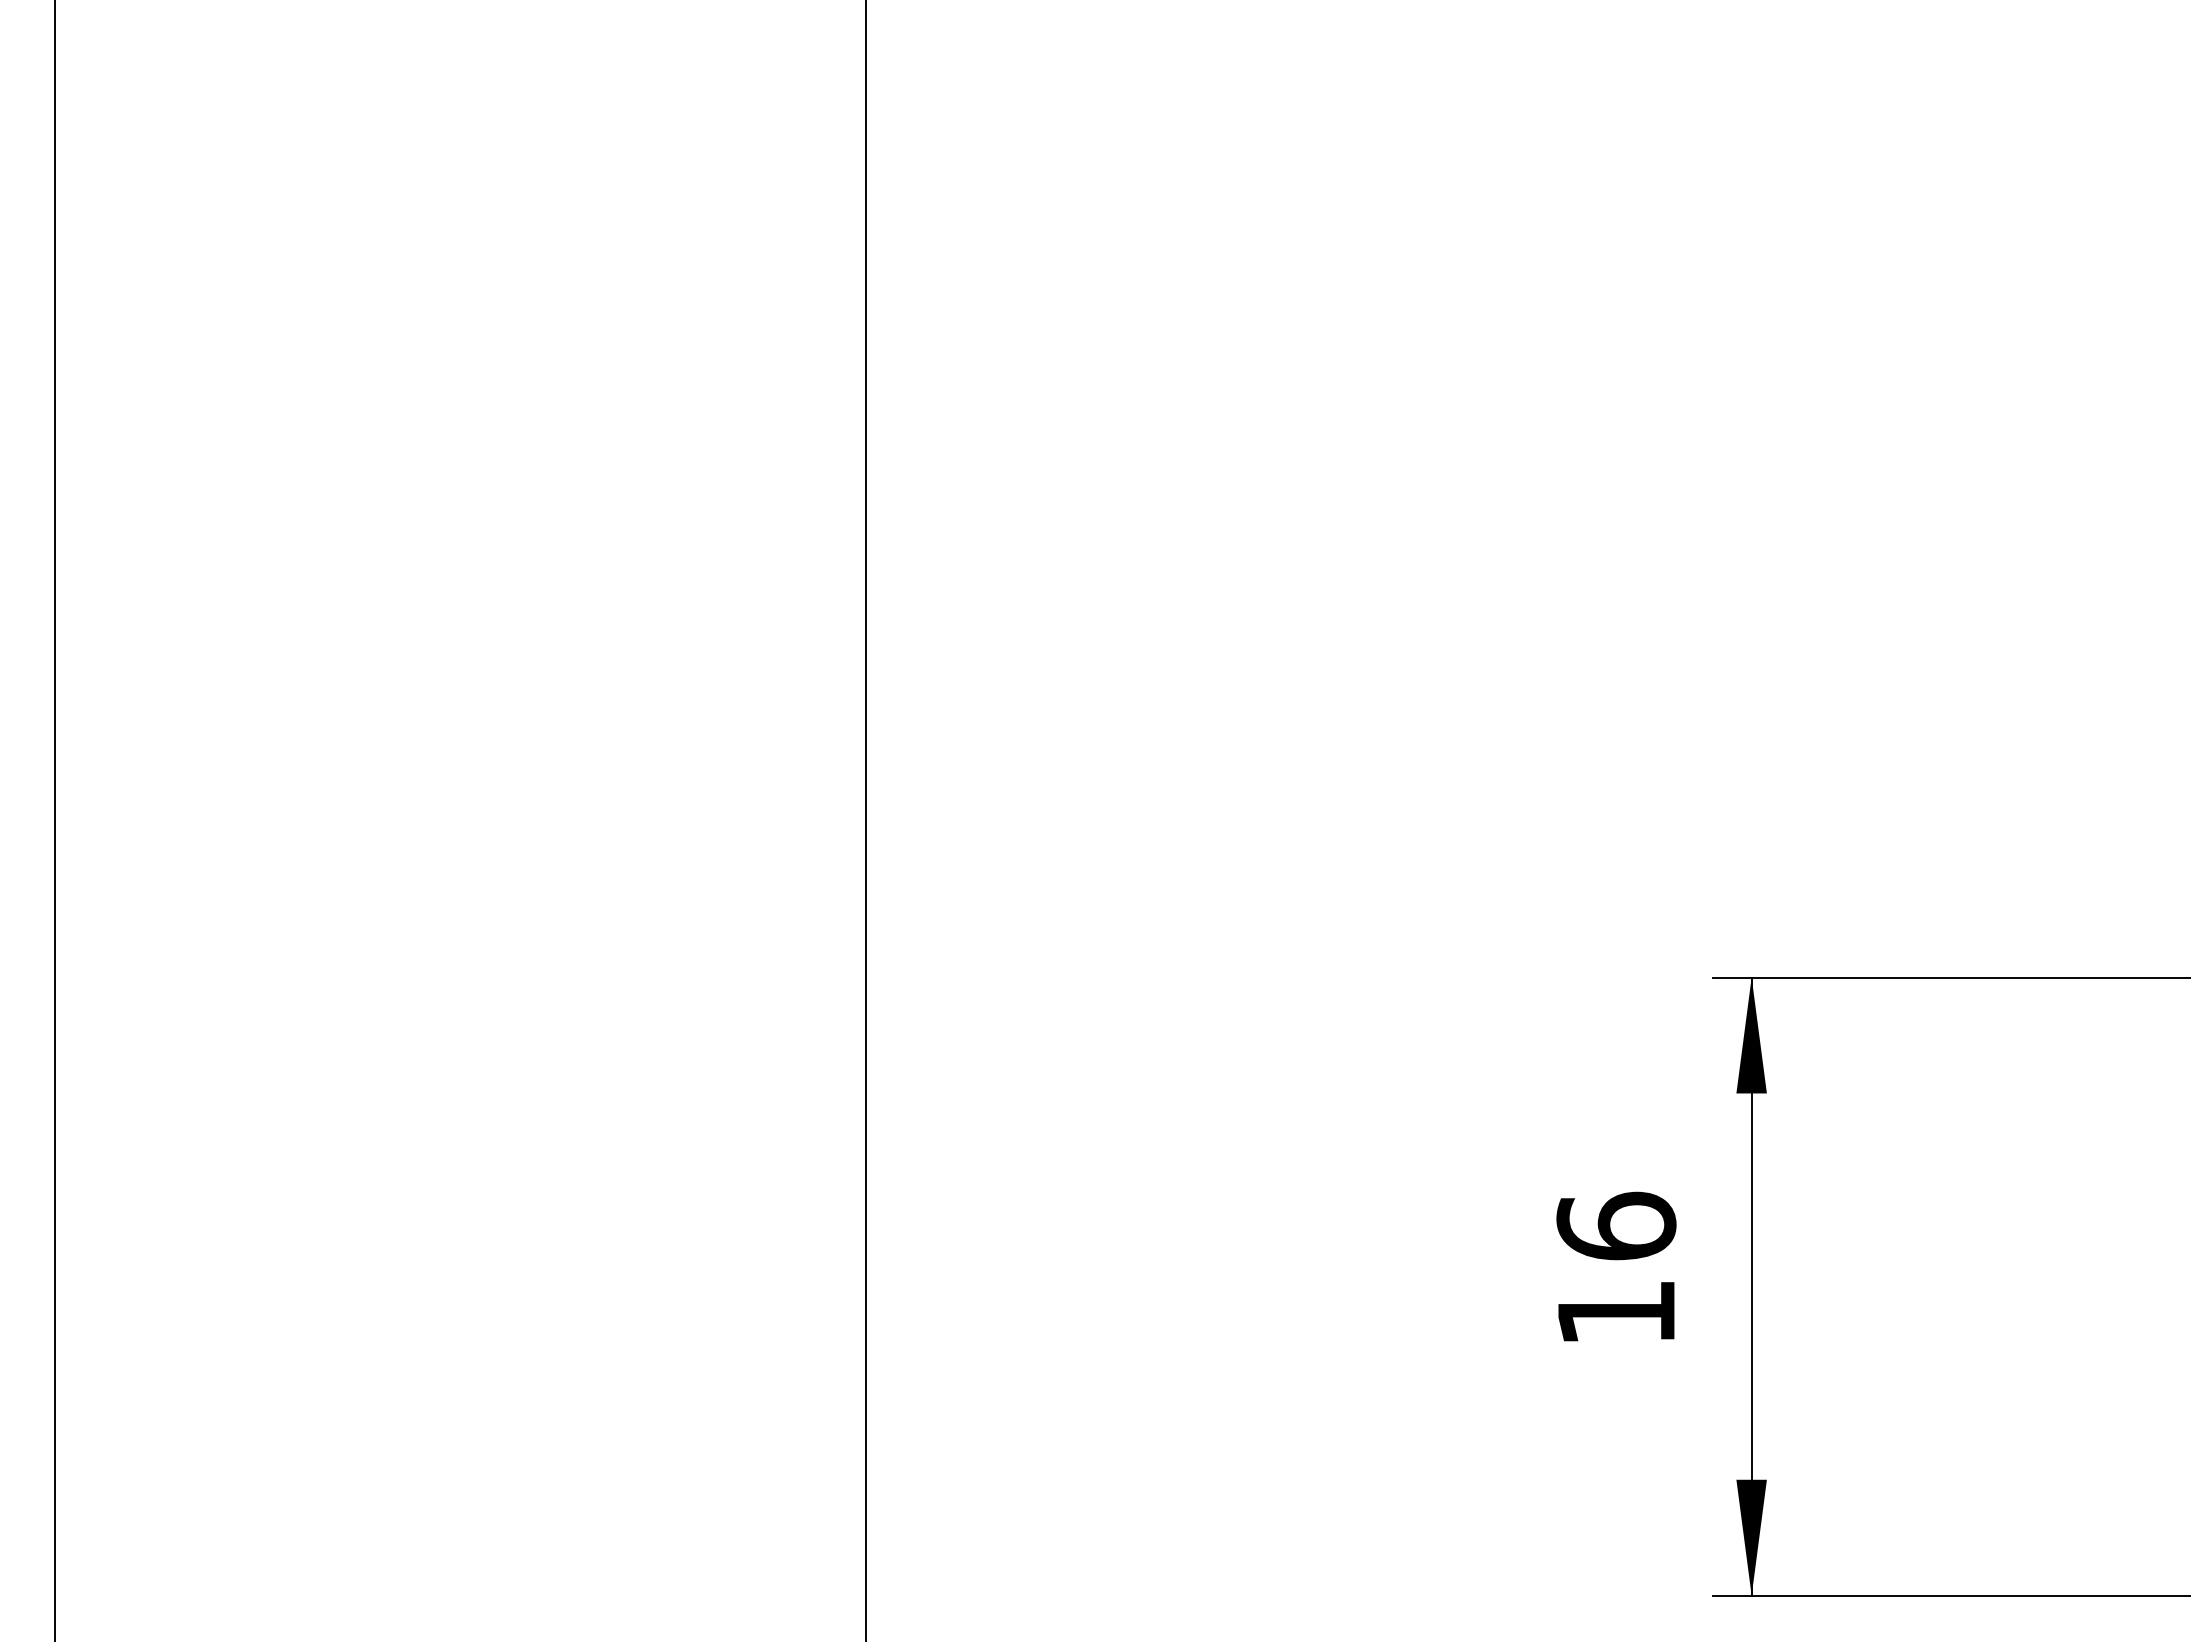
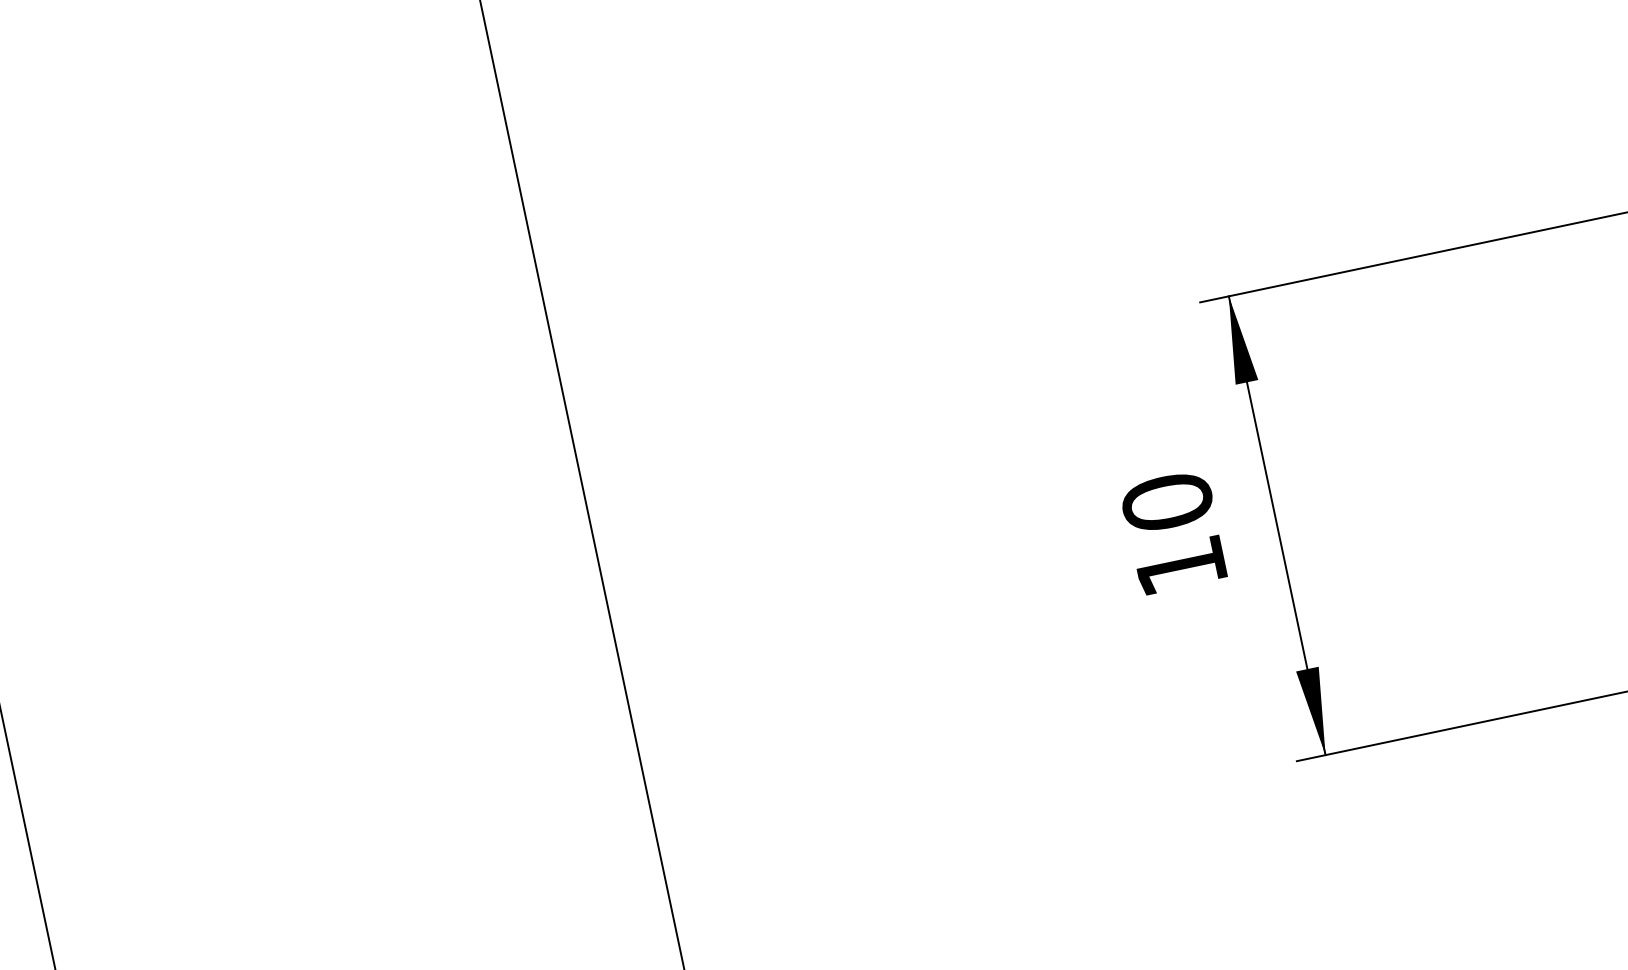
text: (1616, 1225) -> (1167, 501), 16 -> 10

